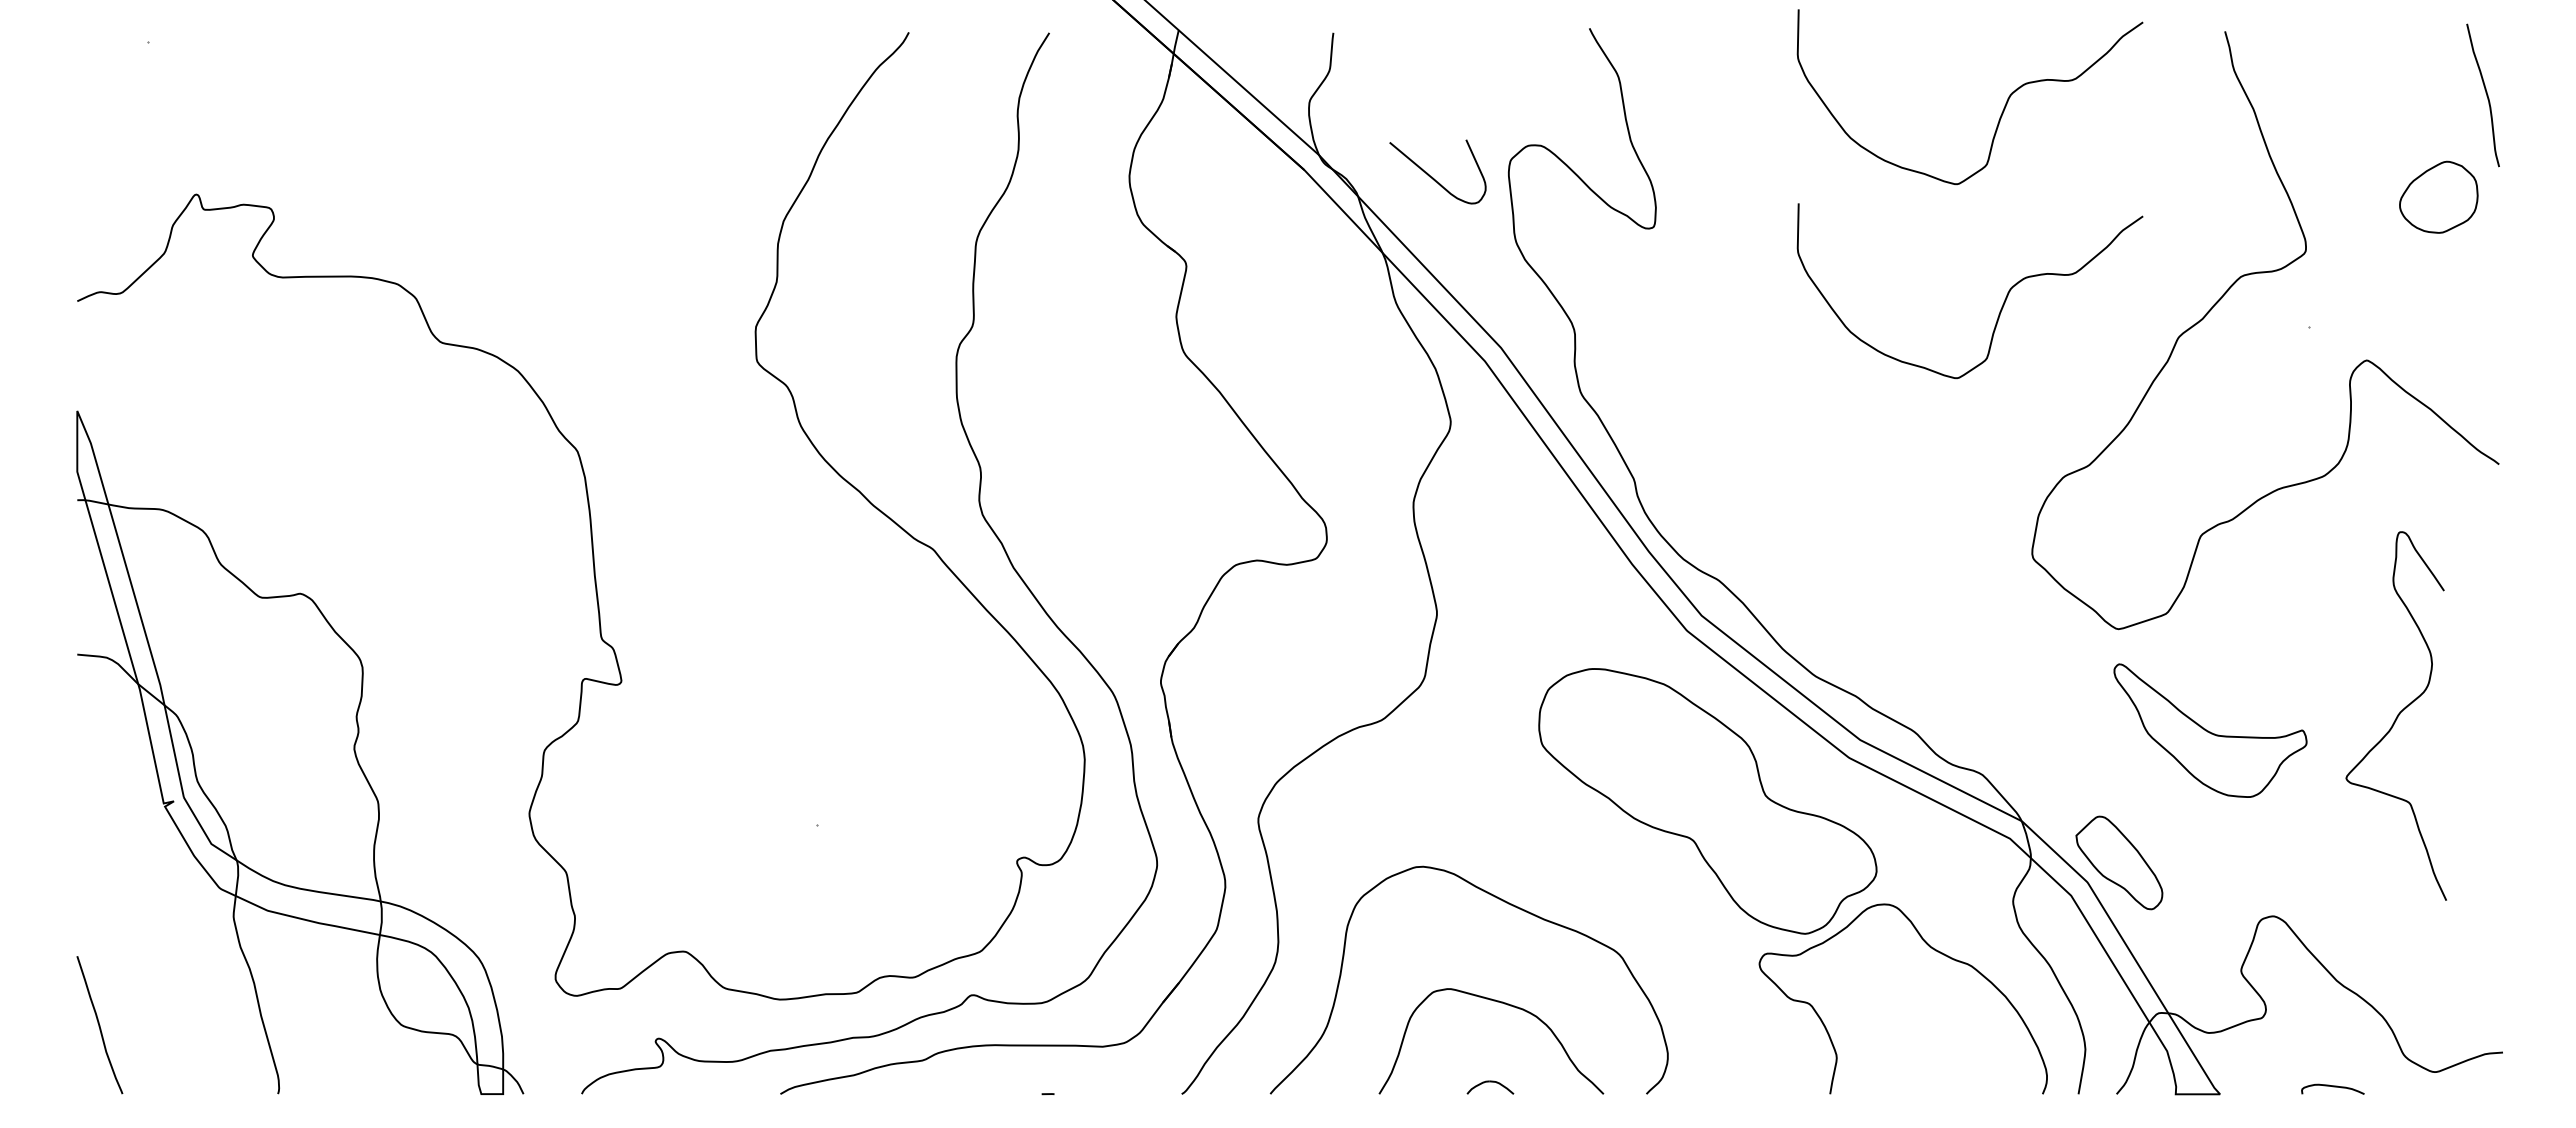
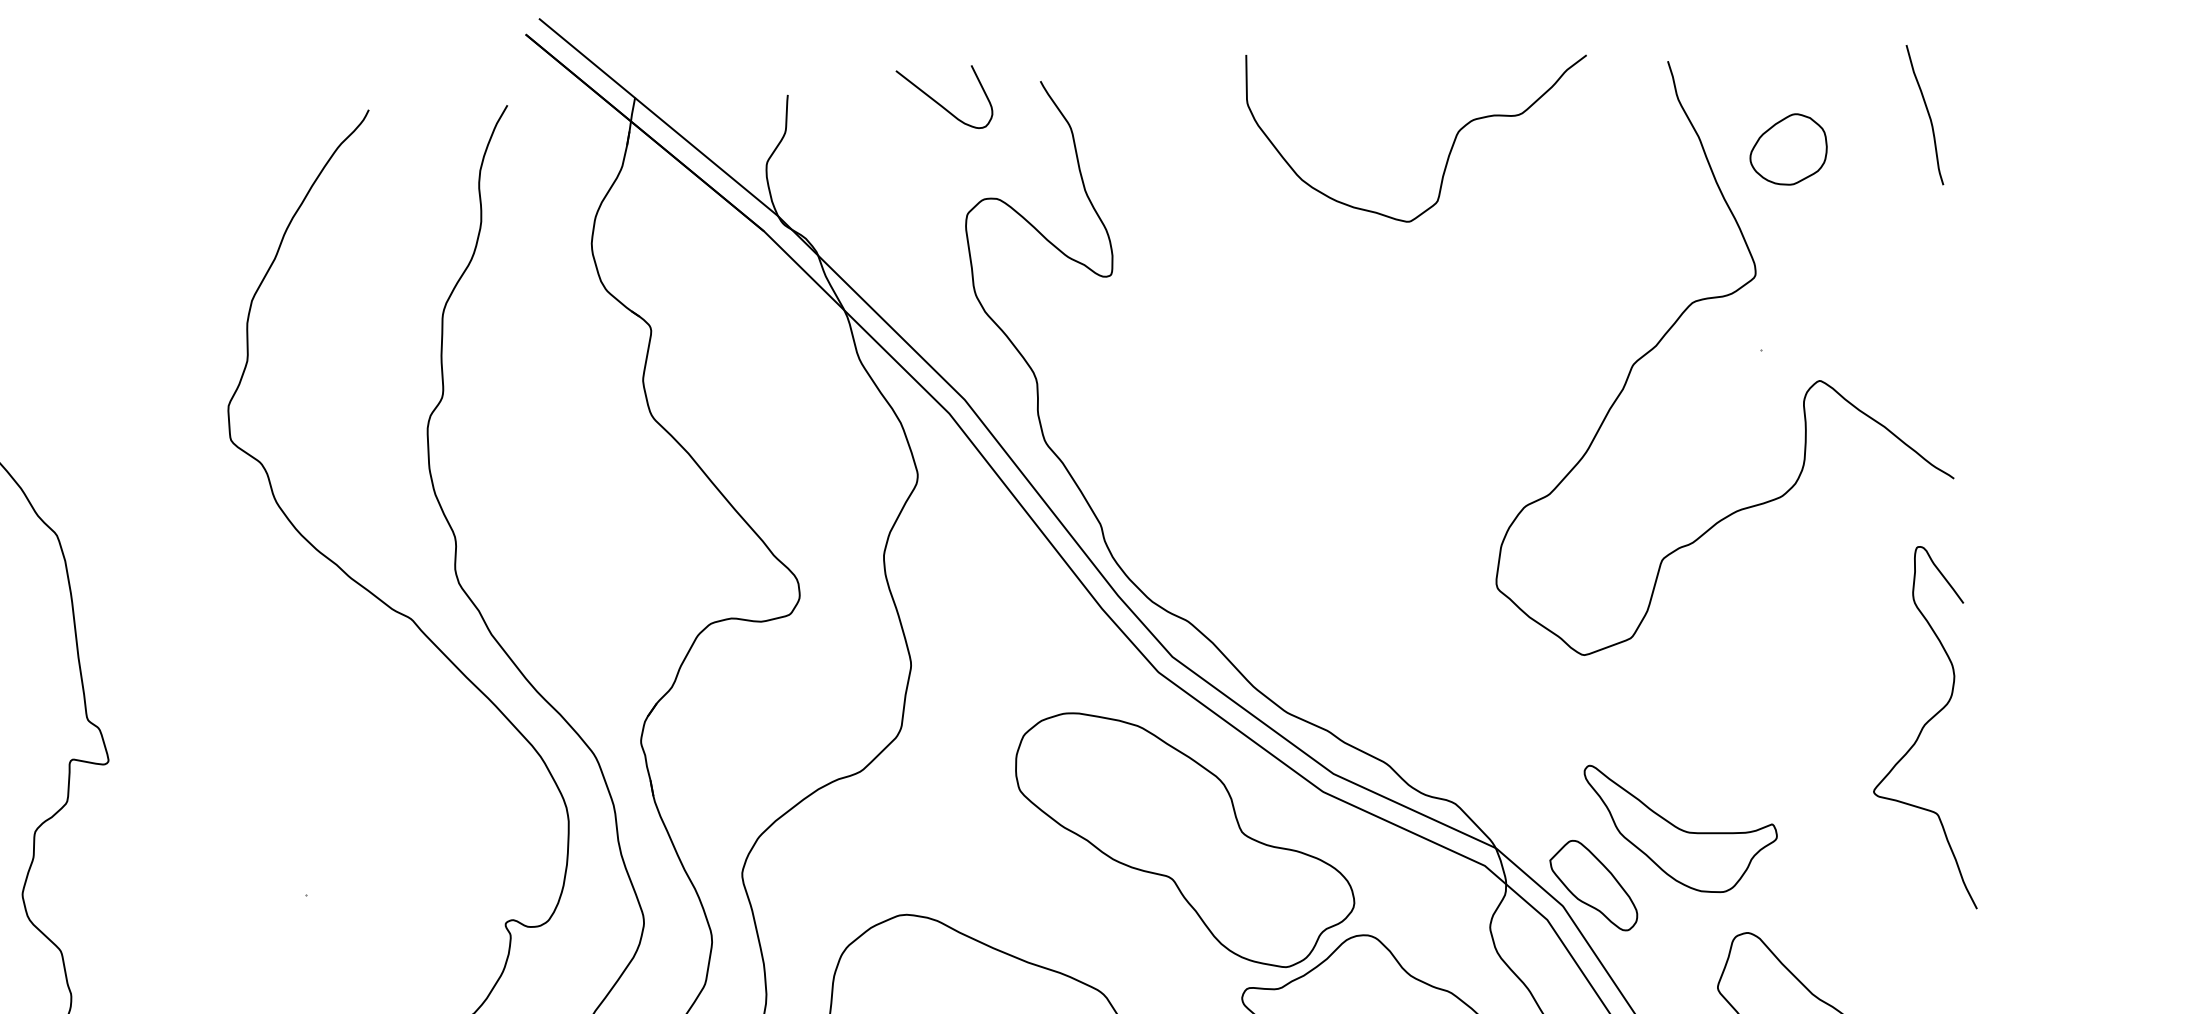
curve: (1433, 177) -> (940, 103), moved
part: (2438, 196) -> (1788, 148), moved
curve: (2001, 306) -> (1457, 340), removed
curve: (2396, 716) -> (1921, 729), moved
part: (2210, 730) -> (1681, 827), moved

